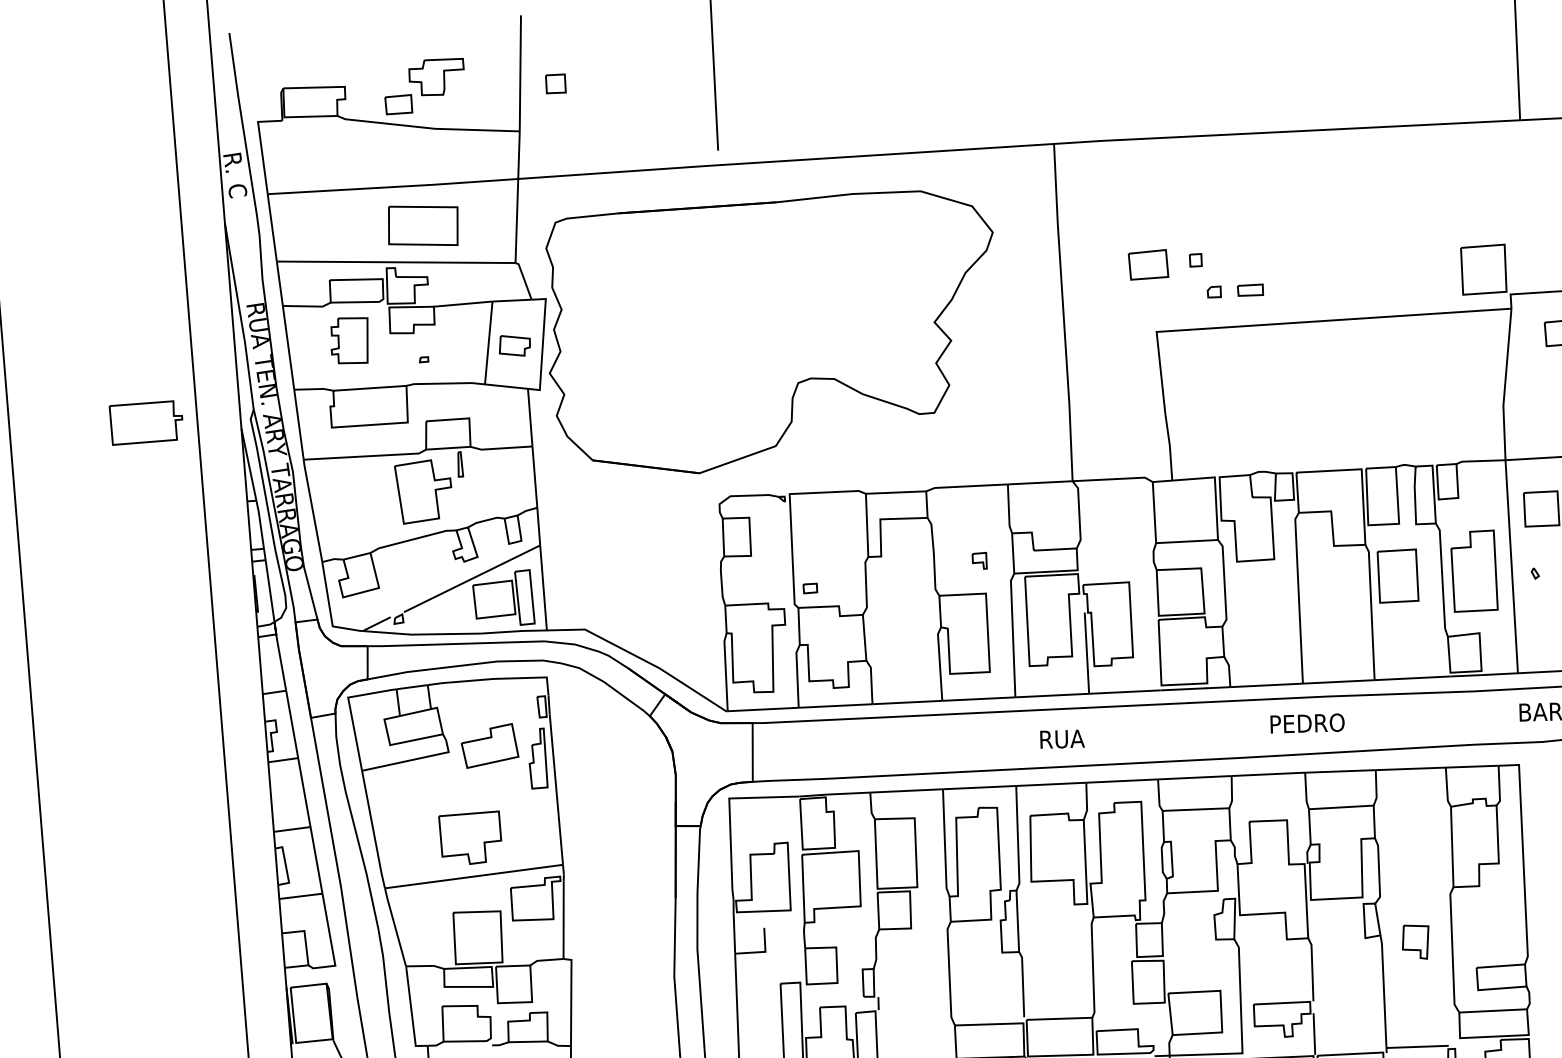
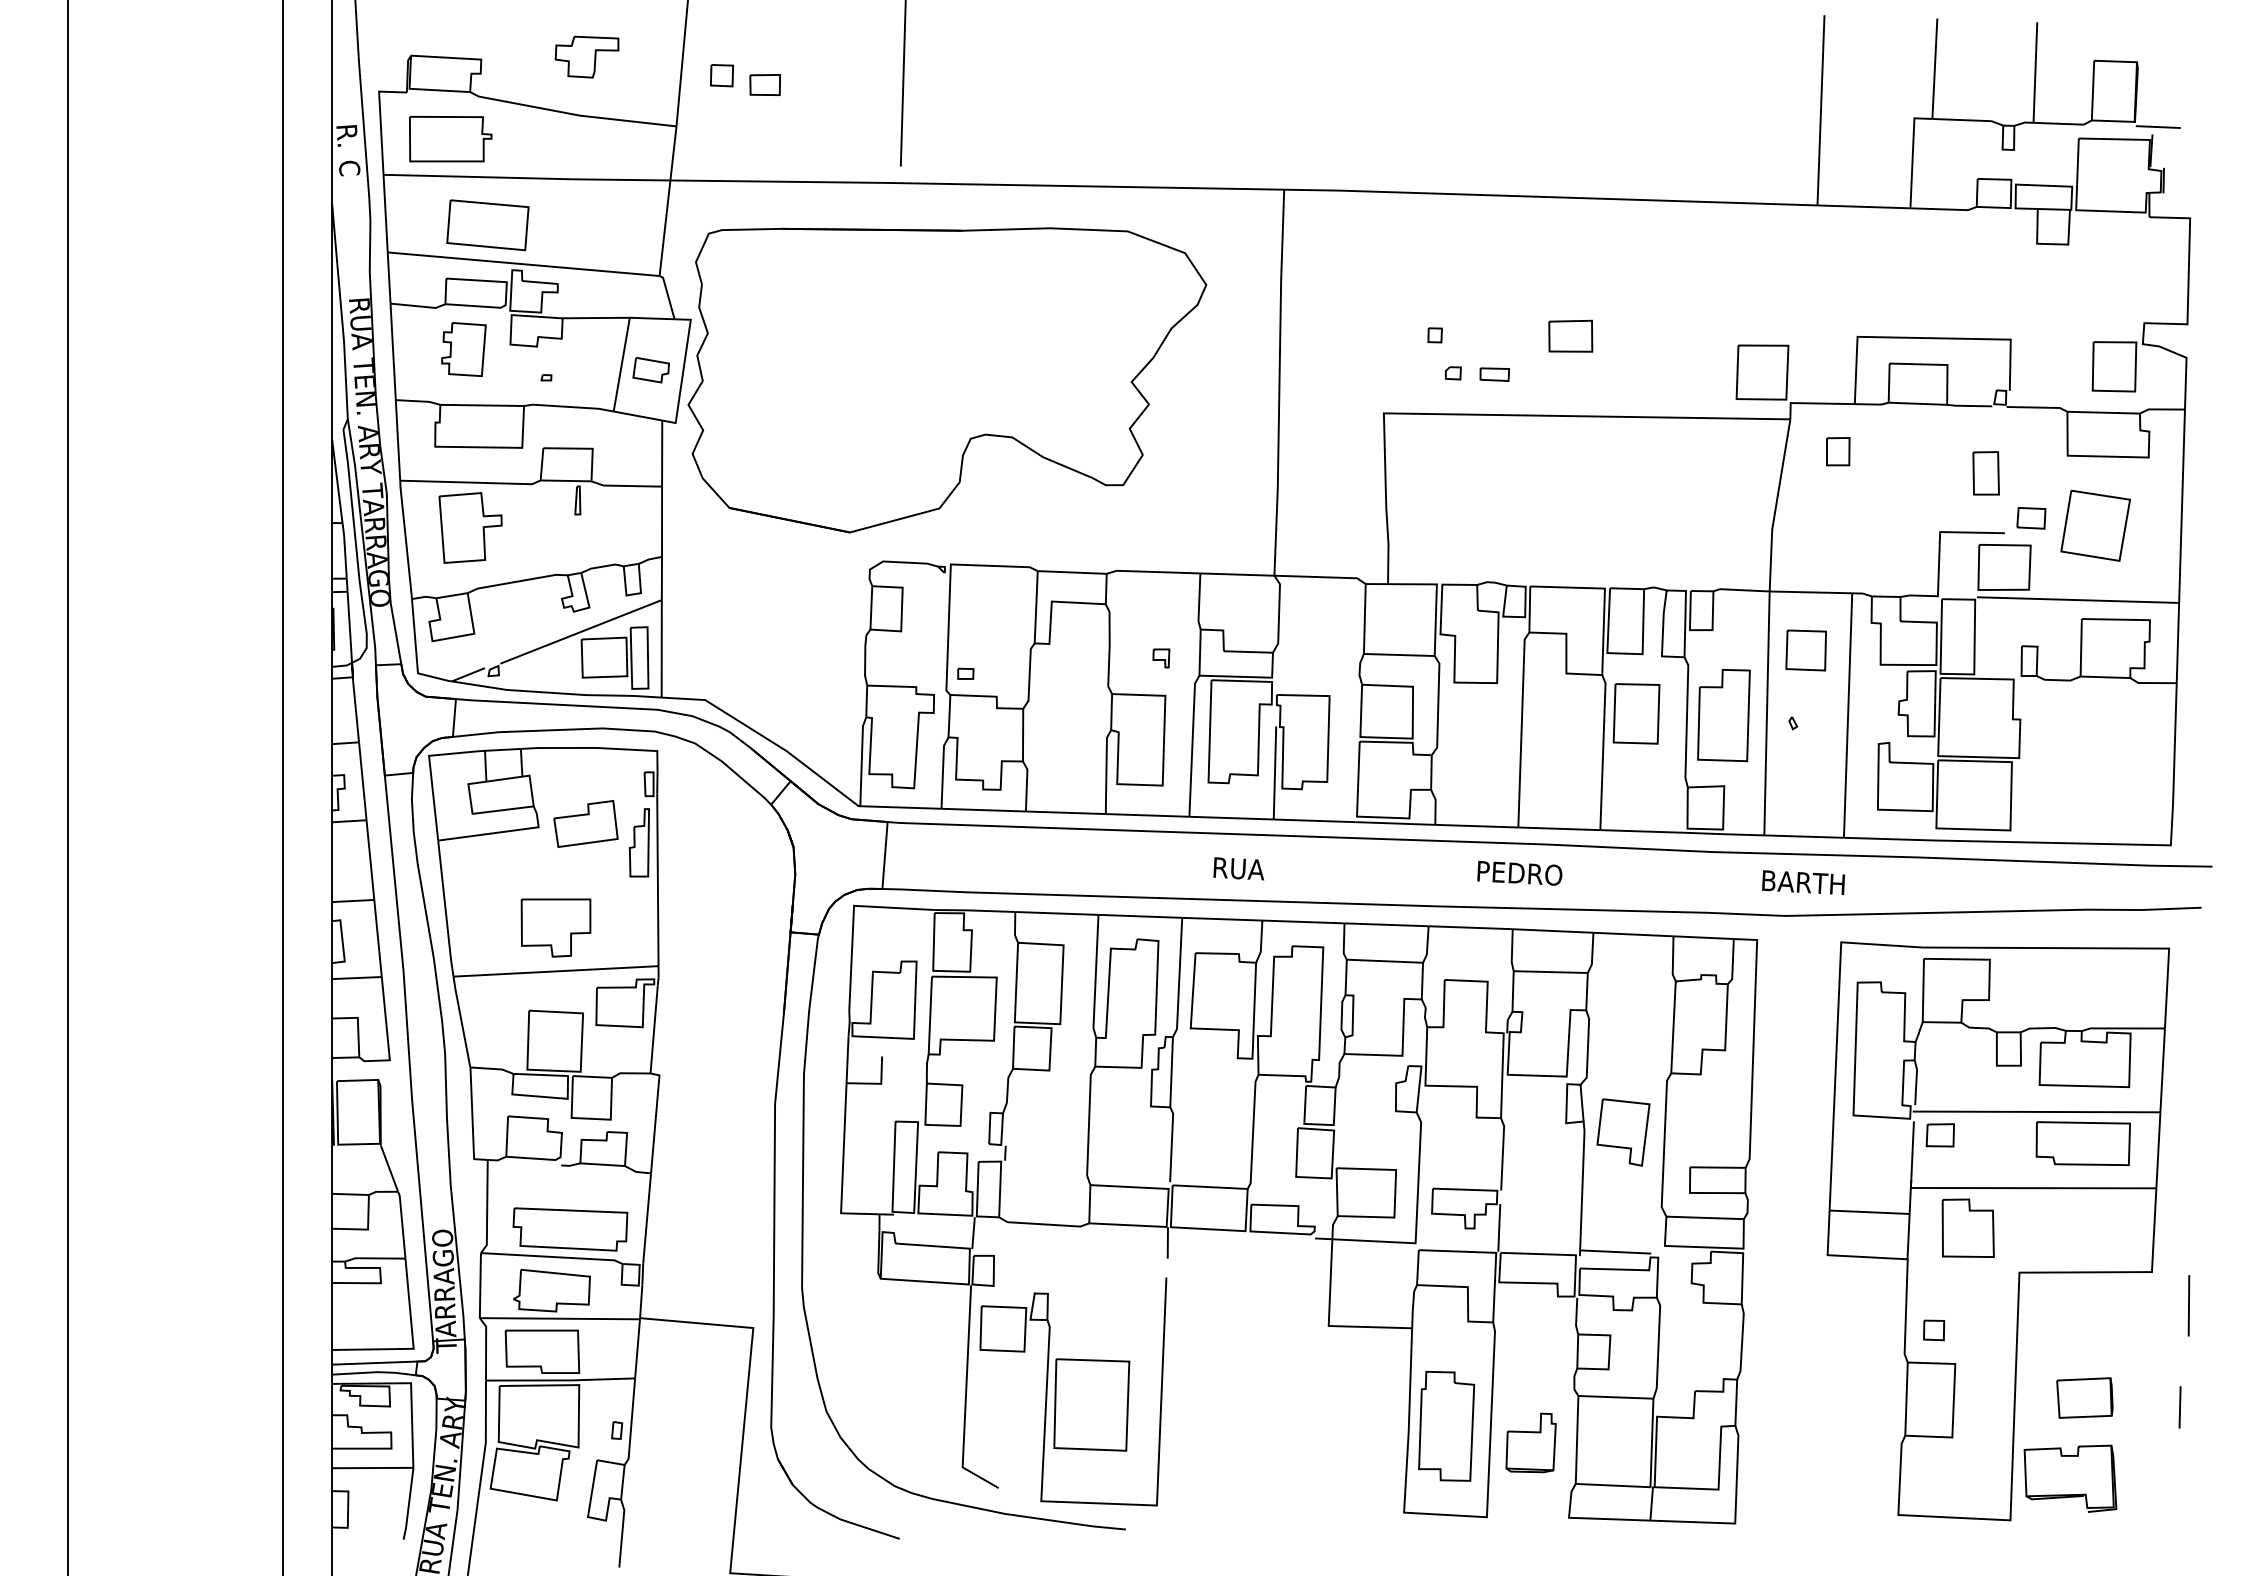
part: (398, 104) -> (764, 84), moved
part: (422, 226) -> (487, 225), moved
part: (1148, 264) -> (1570, 335), moved
part: (146, 422) -> (450, 138), moved
part: (424, 491) -> (470, 527), moved
part: (1416, 942) -> (1623, 1132), size x1.67

